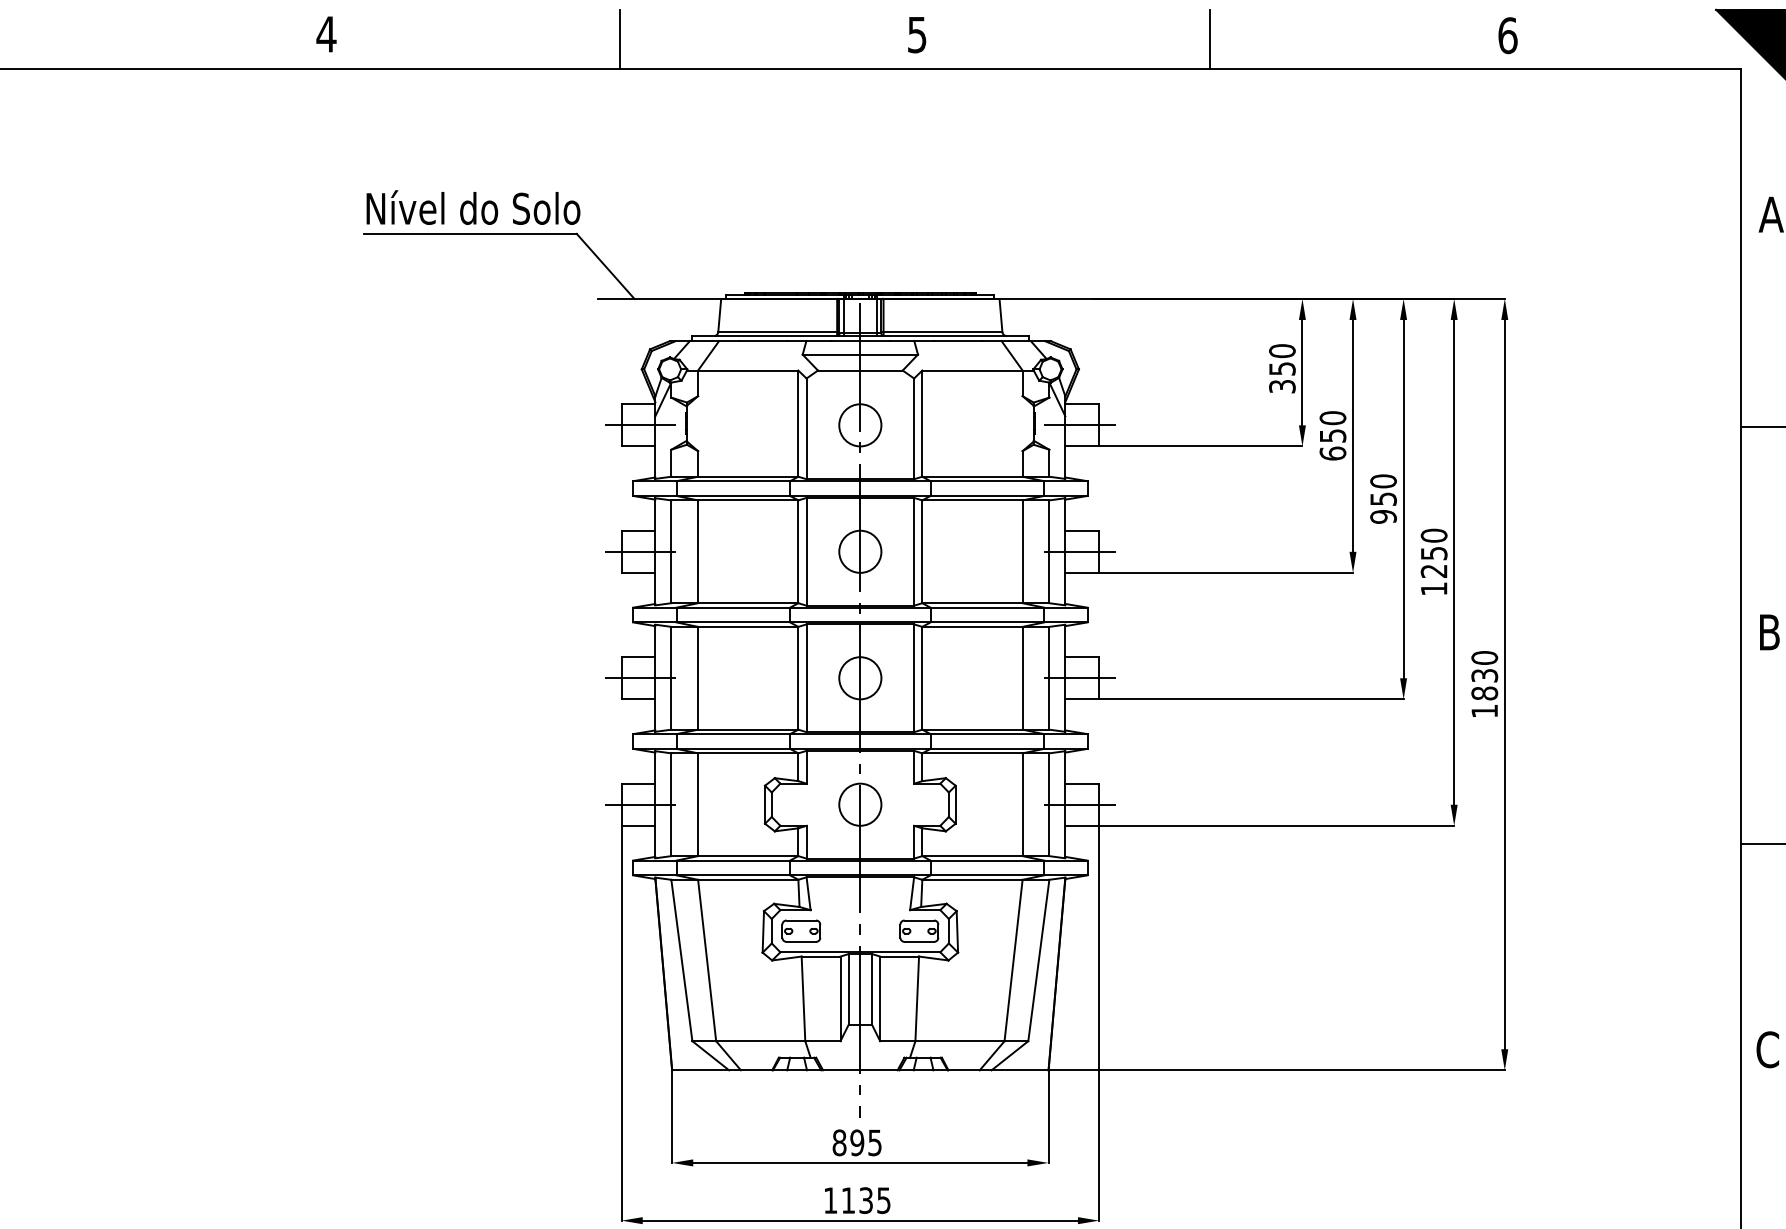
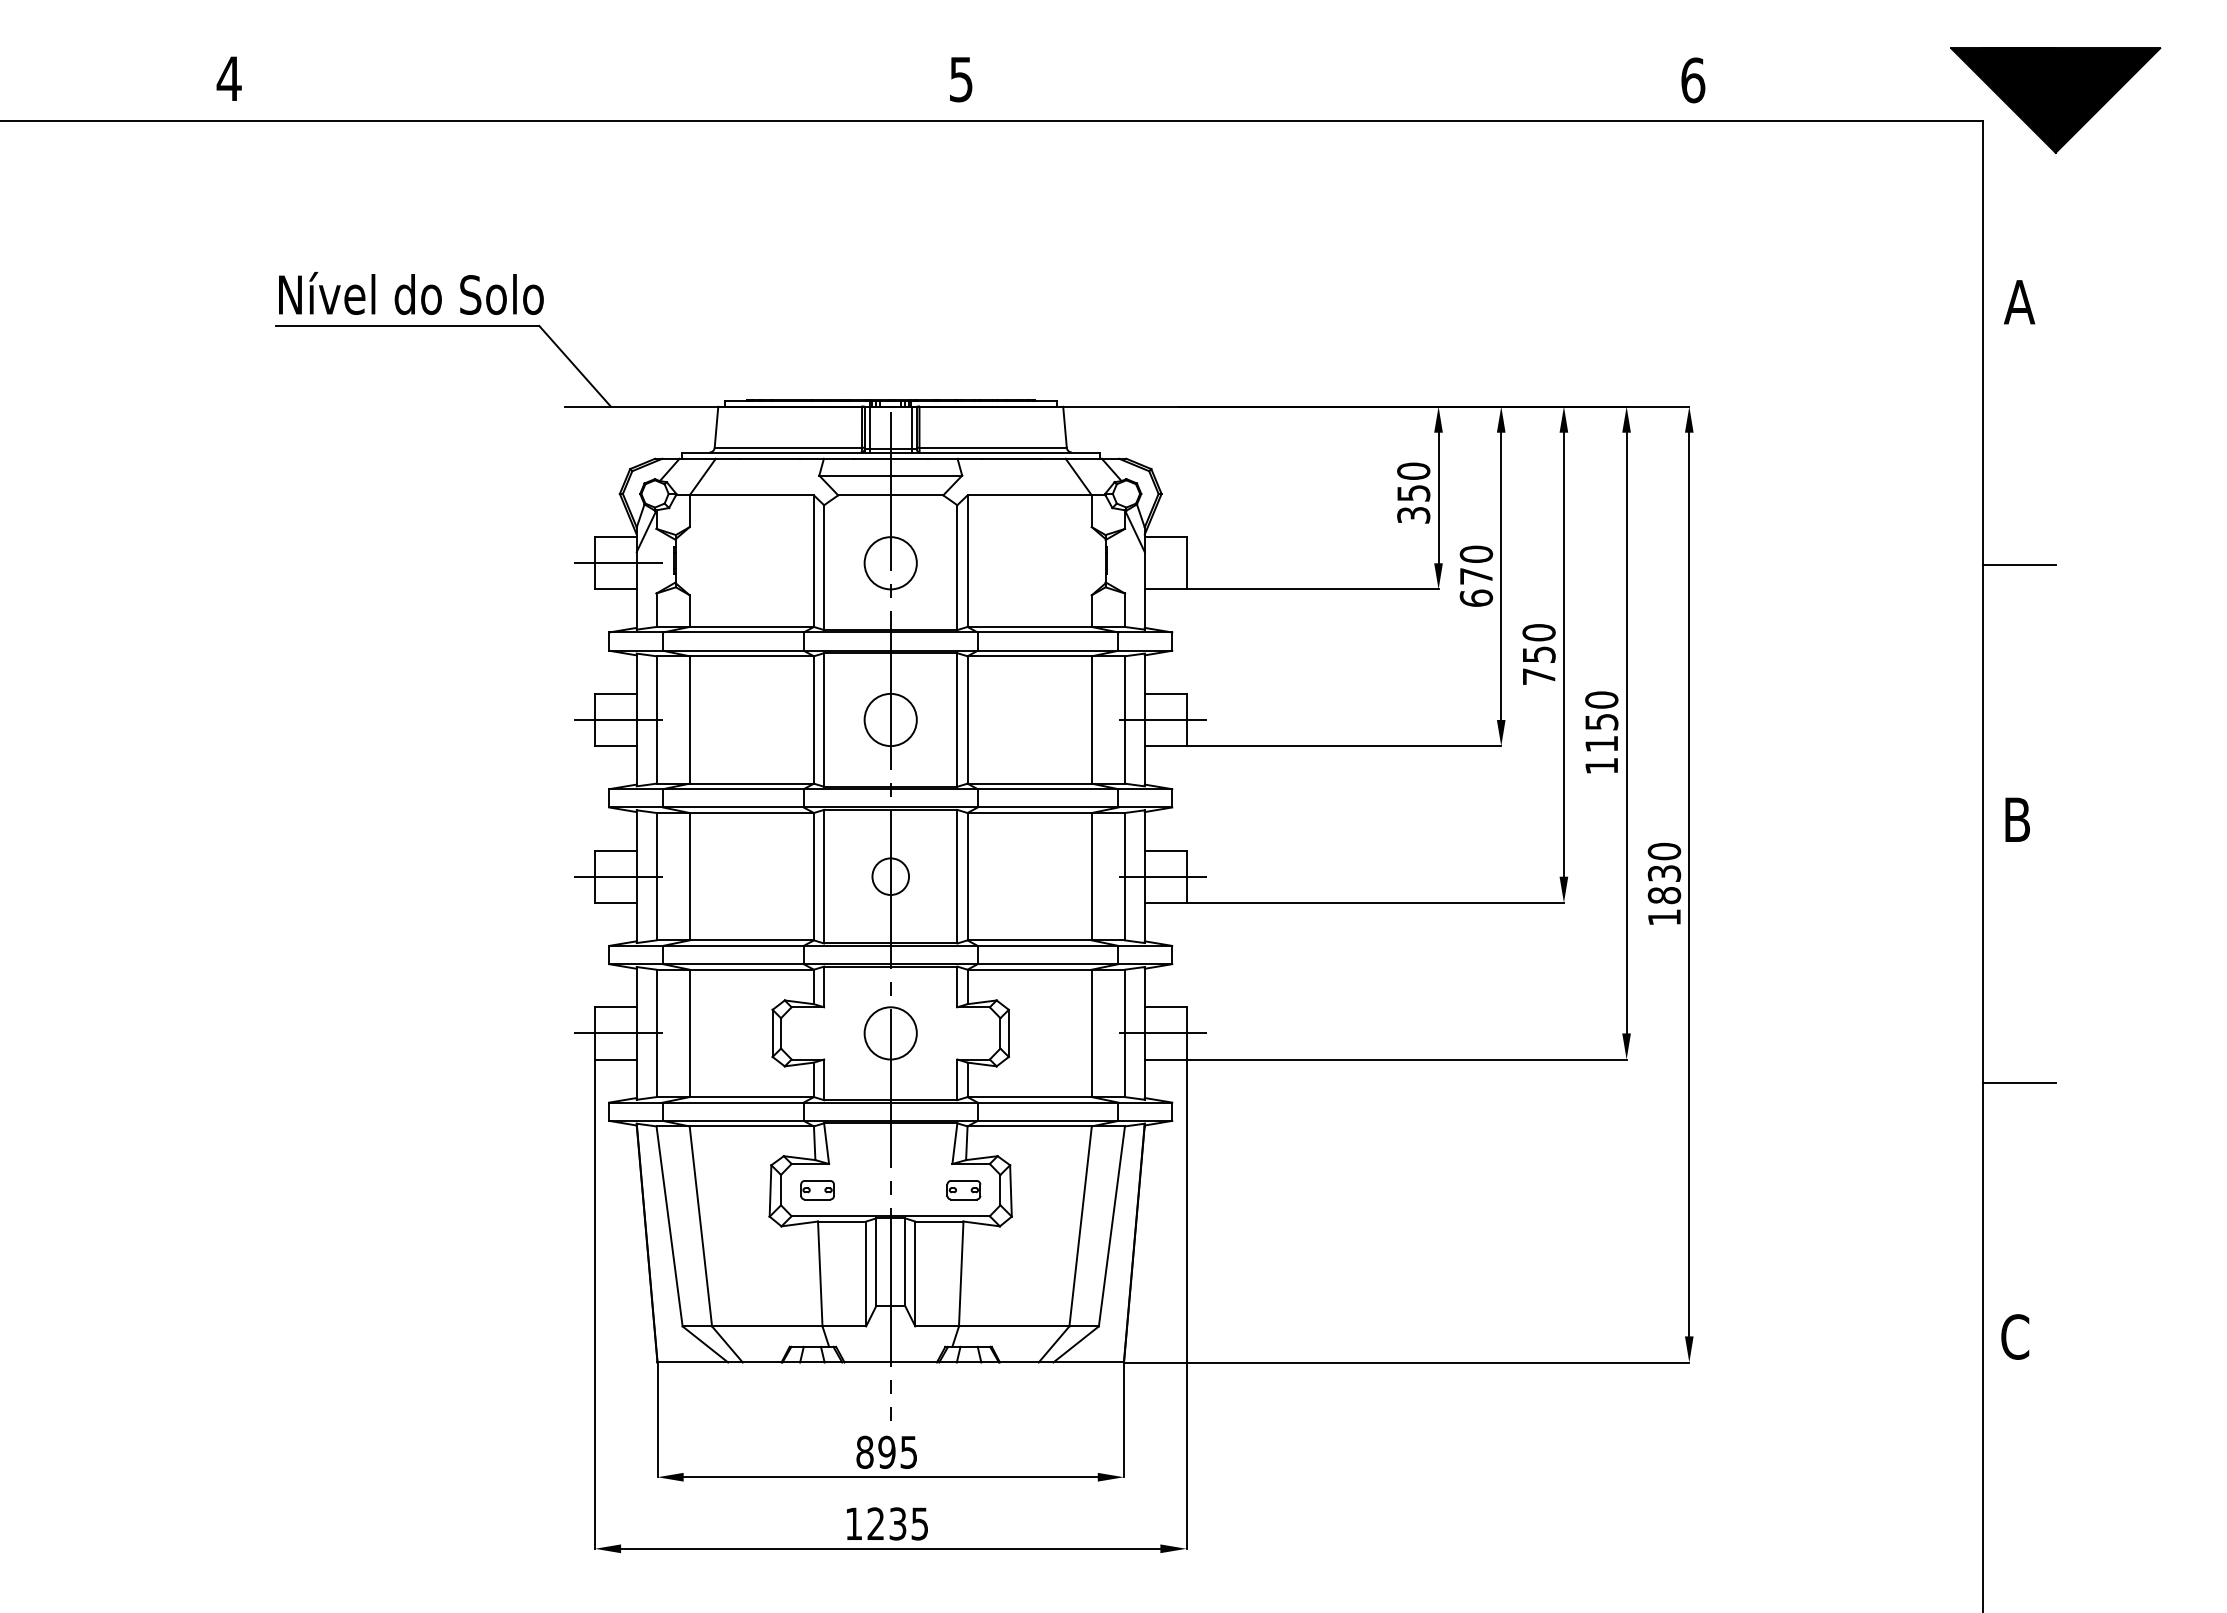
line: (620, 38) -> (593, 84), removed
line: (1210, 38) -> (1324, 84), removed
line: (1079, 425) -> (1162, 563), removed
text: (1333, 436) -> (1476, 576), 650 -> 670
text: (1383, 516) -> (1538, 676), 950 -> 750
text: (1433, 571) -> (1601, 744), 1250 -> 1150
circle: (860, 678) -> (890, 876), size x0.7
part: (801, 931) -> (817, 1190), size x0.7
part: (919, 931) -> (963, 1190), size x0.7
text: (848, 1200) -> (875, 1523), 1135 -> 1235

